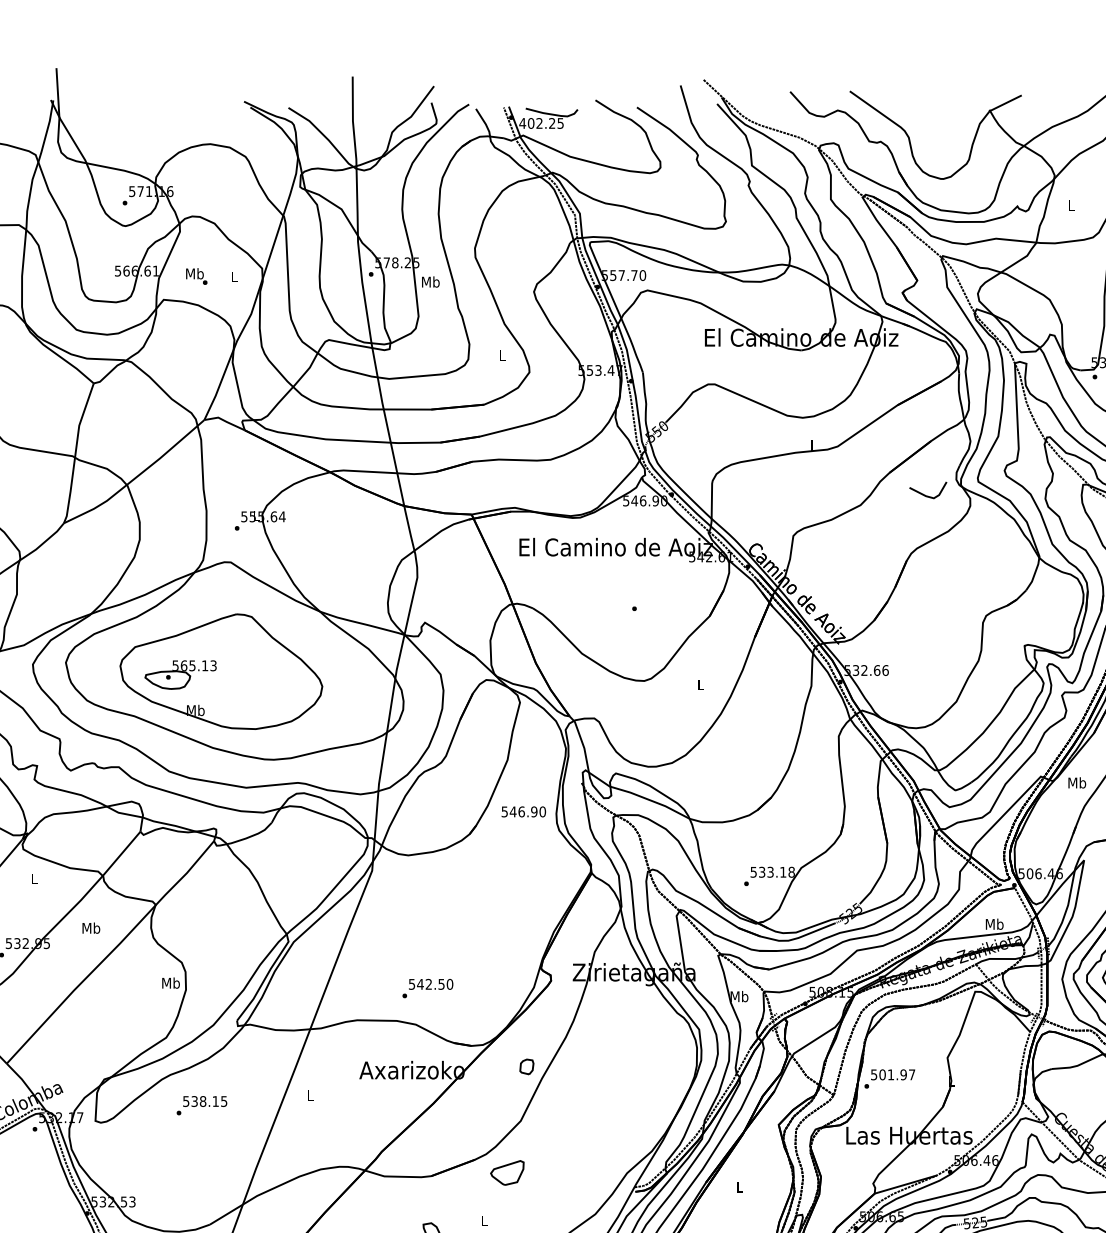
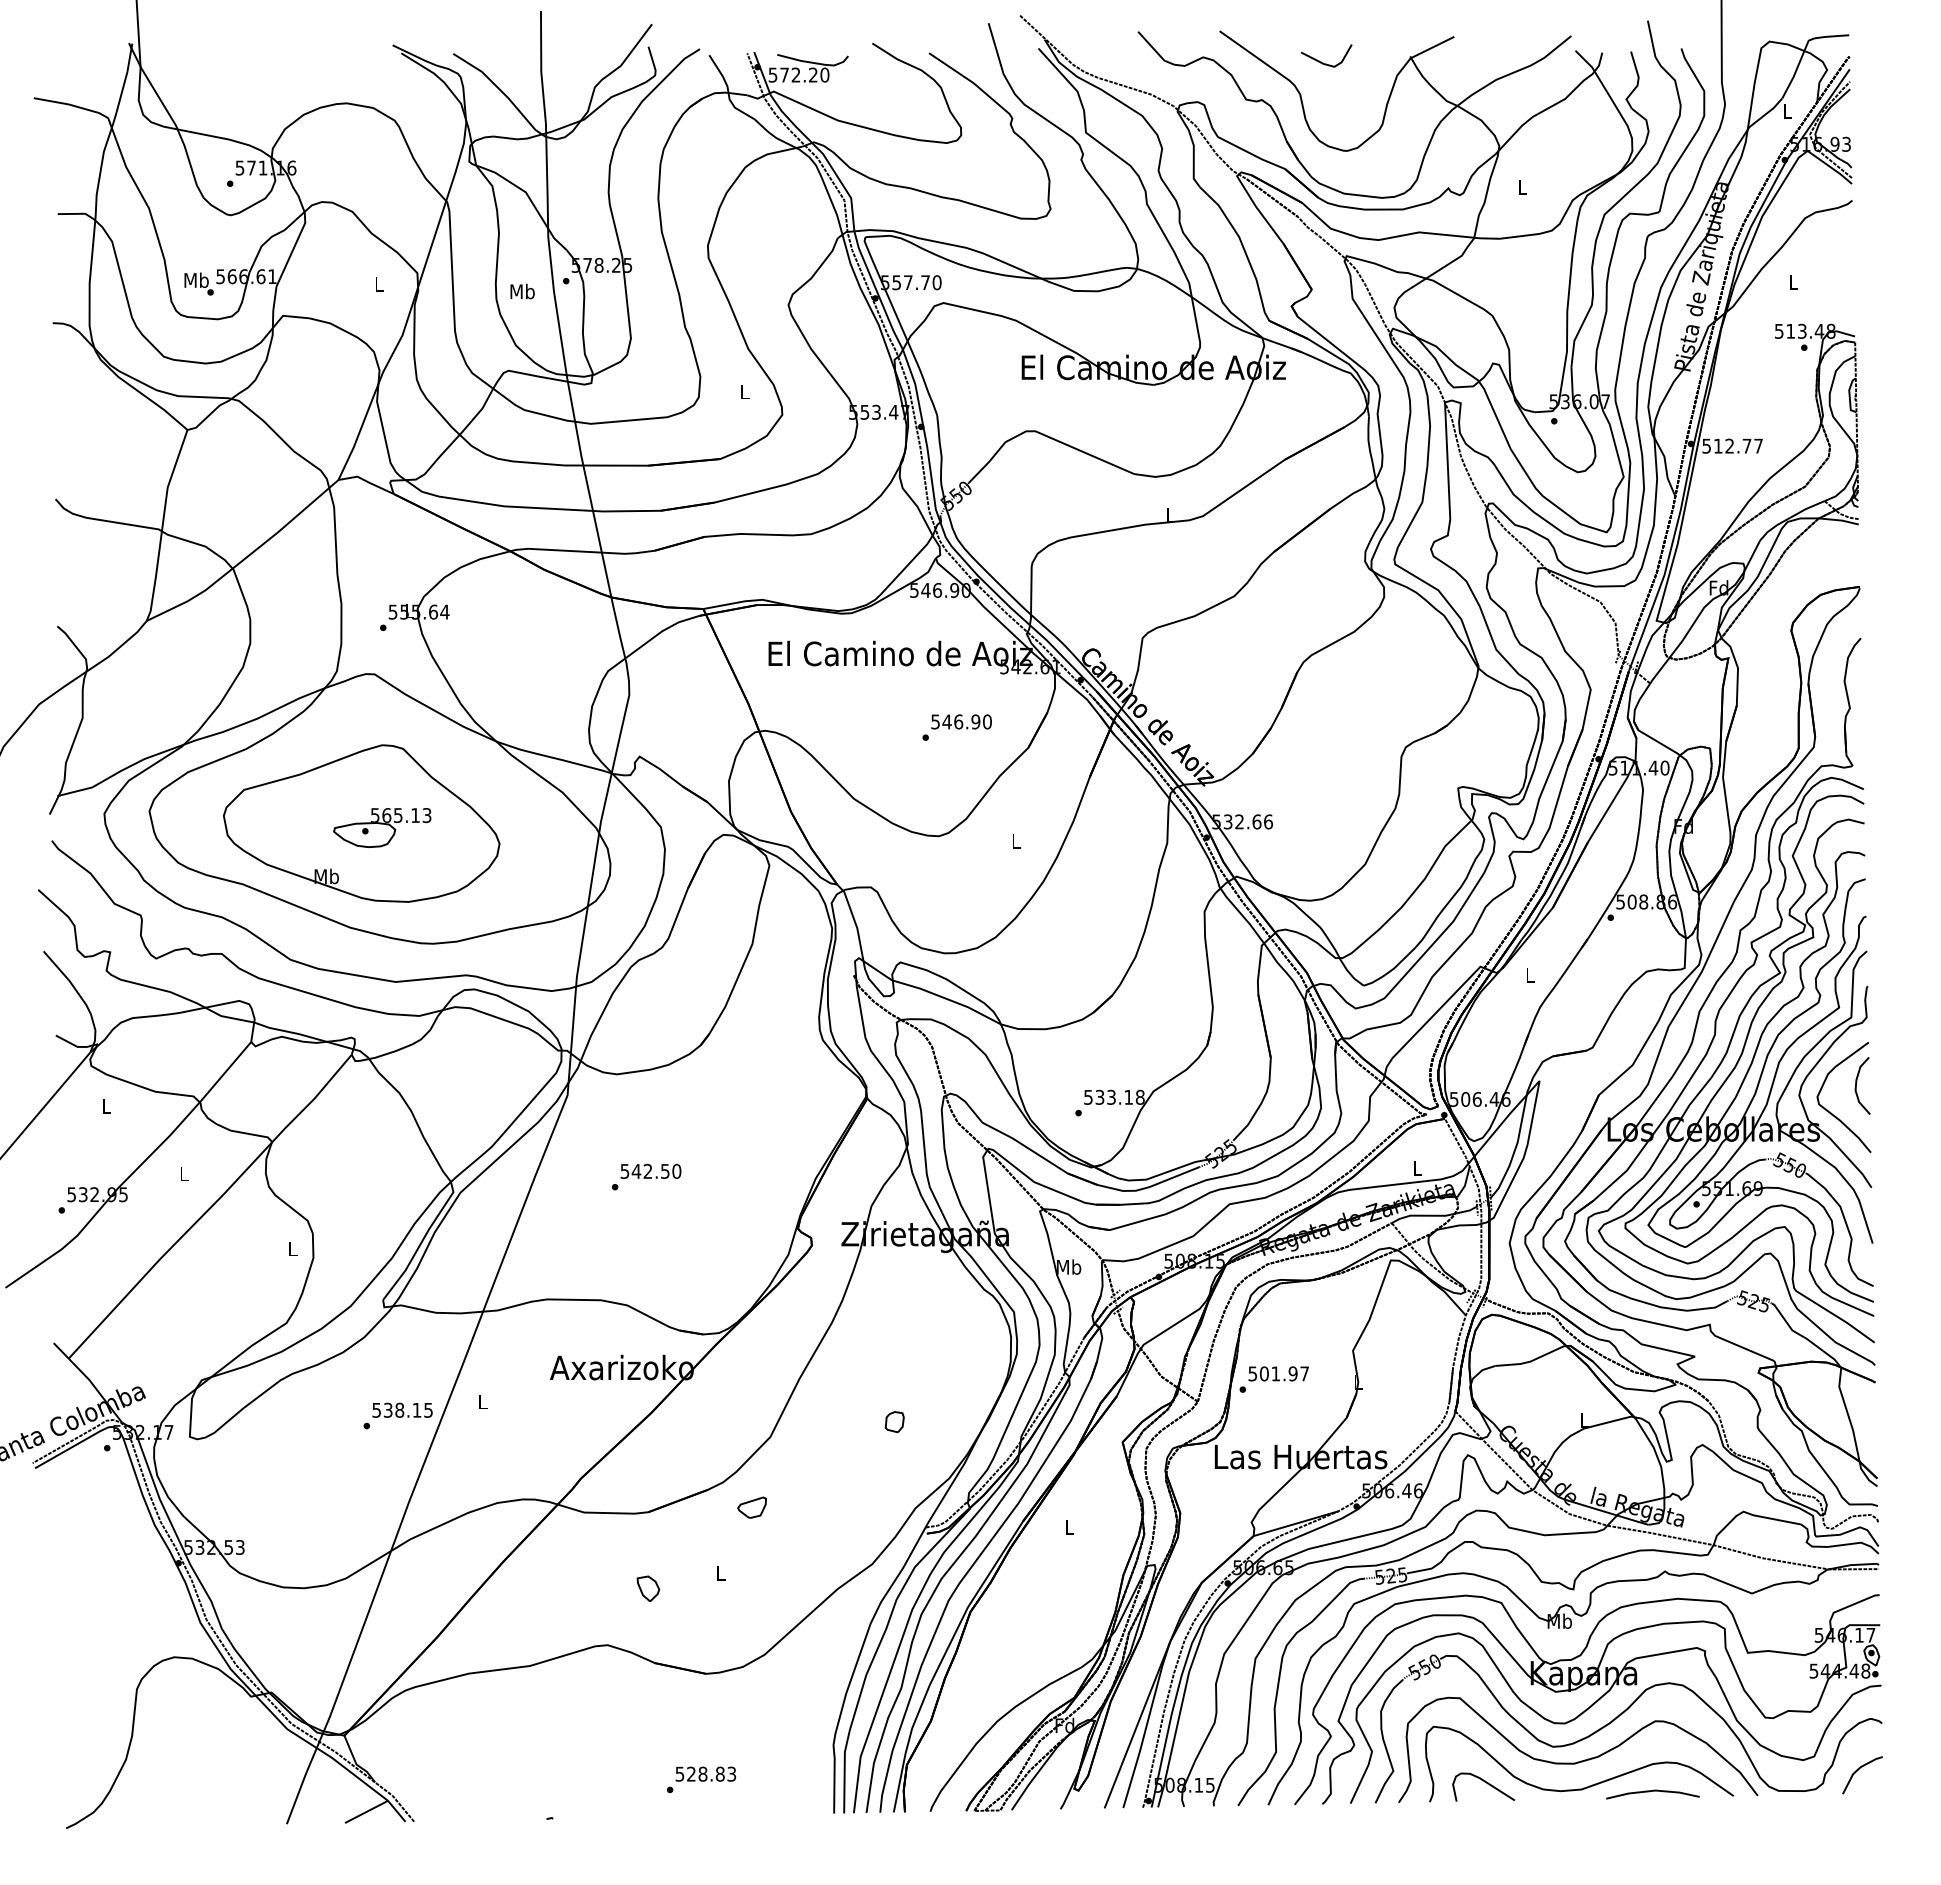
text: (541, 123) -> (798, 74), 402.25 -> 572.20
text: (196, 276) -> (198, 283), moved
text: (430, 281) -> (522, 291), moved
line: (925, 495) -> (1323, 62), moved
part: (180, 674) -> (382, 827), moved
text: (1077, 783) -> (1530, 975), Mb -> L
text: (523, 811) -> (961, 721), moved
text: (994, 924) -> (1417, 1168), Mb -> L
text: (91, 928) -> (184, 1173), Mb -> L
text: (170, 982) -> (292, 1248), Mb -> L
text: (427, 988) -> (646, 1176), moved
part: (526, 1067) -> (894, 1422), moved
text: (201, 1105) -> (397, 1415), moved
part: (506, 1172) -> (751, 1507), size x0.62

